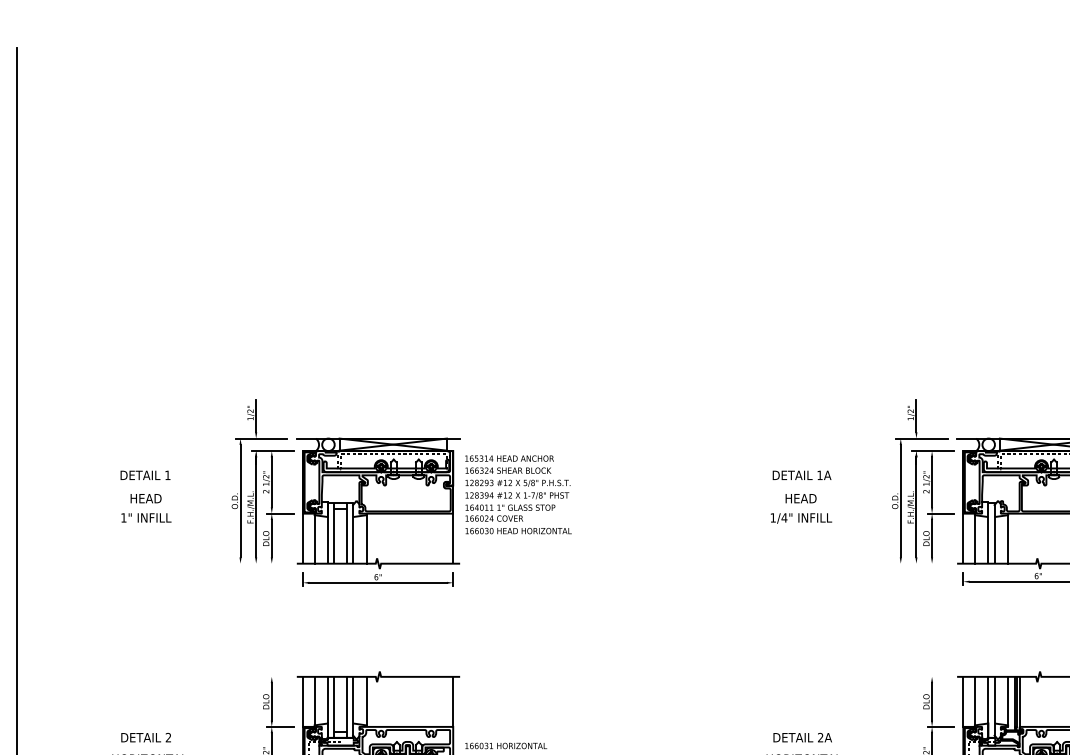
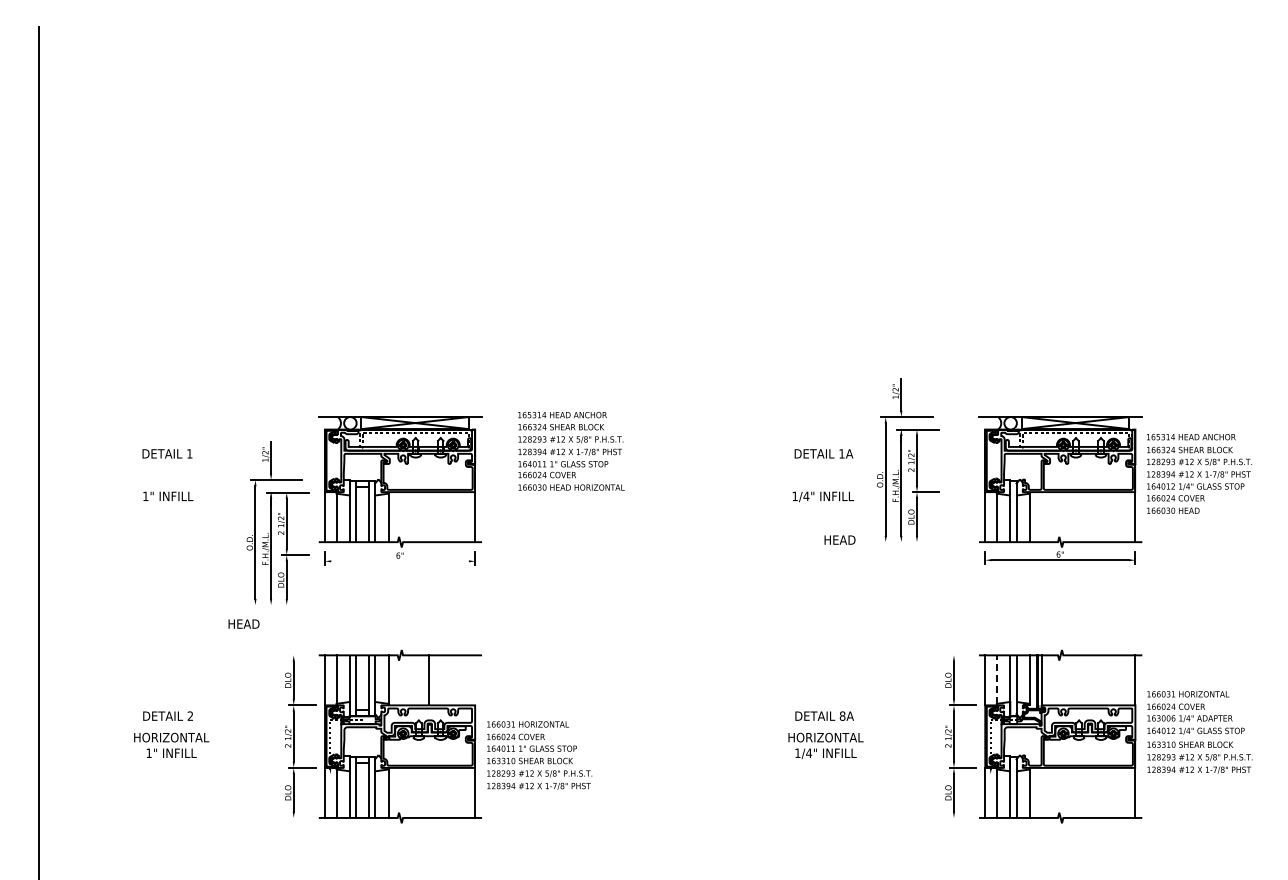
part: (262, 481) -> (277, 522), moved
part: (923, 481) -> (908, 459), moved
text: (518, 495) -> (571, 451), moved
text: (145, 498) -> (243, 623), moved
text: (800, 498) -> (839, 539), moved
line: (377, 583) -> (399, 561), removed
line: (974, 701) -> (996, 679), solid -> dashed
line: (453, 702) -> (429, 680), moved
text: (820, 737) -> (842, 715), 2A -> 8A

